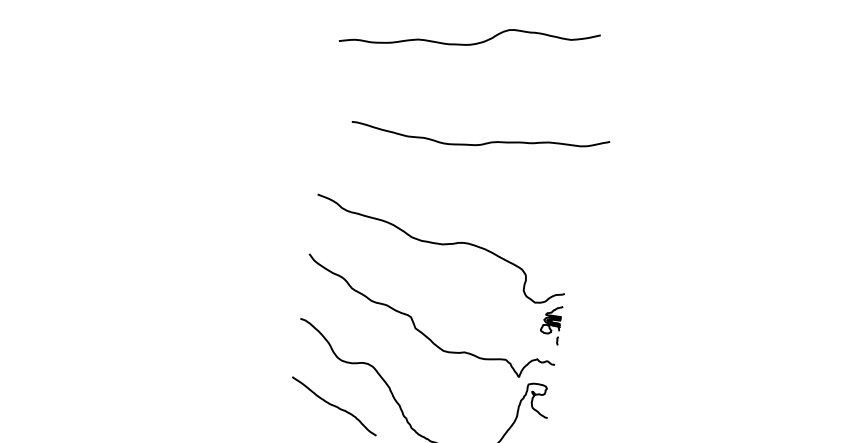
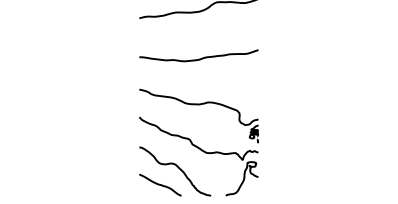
curve: (480, 142) -> (199, 58), moved

